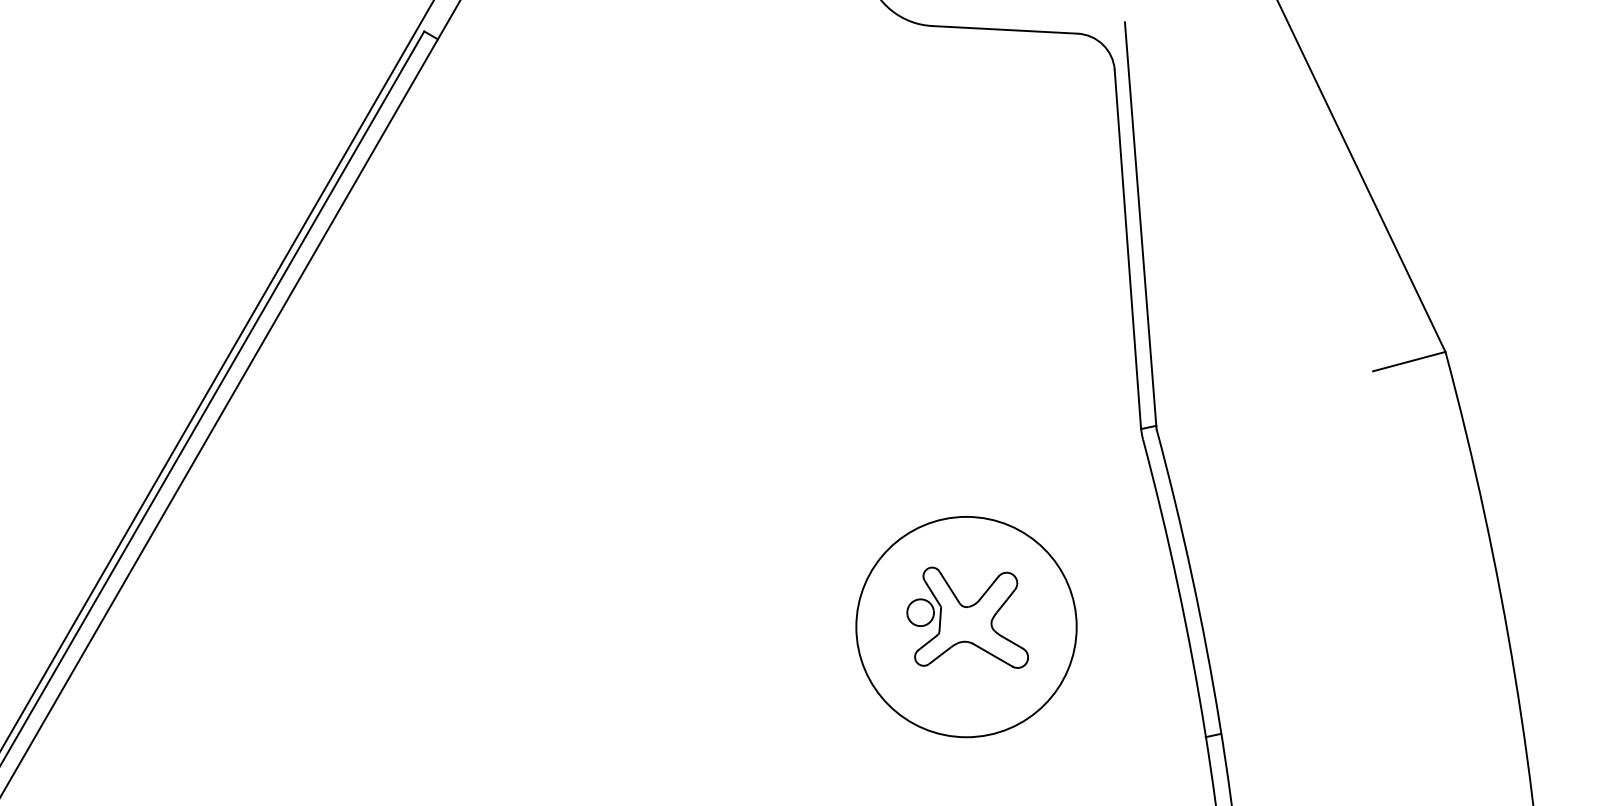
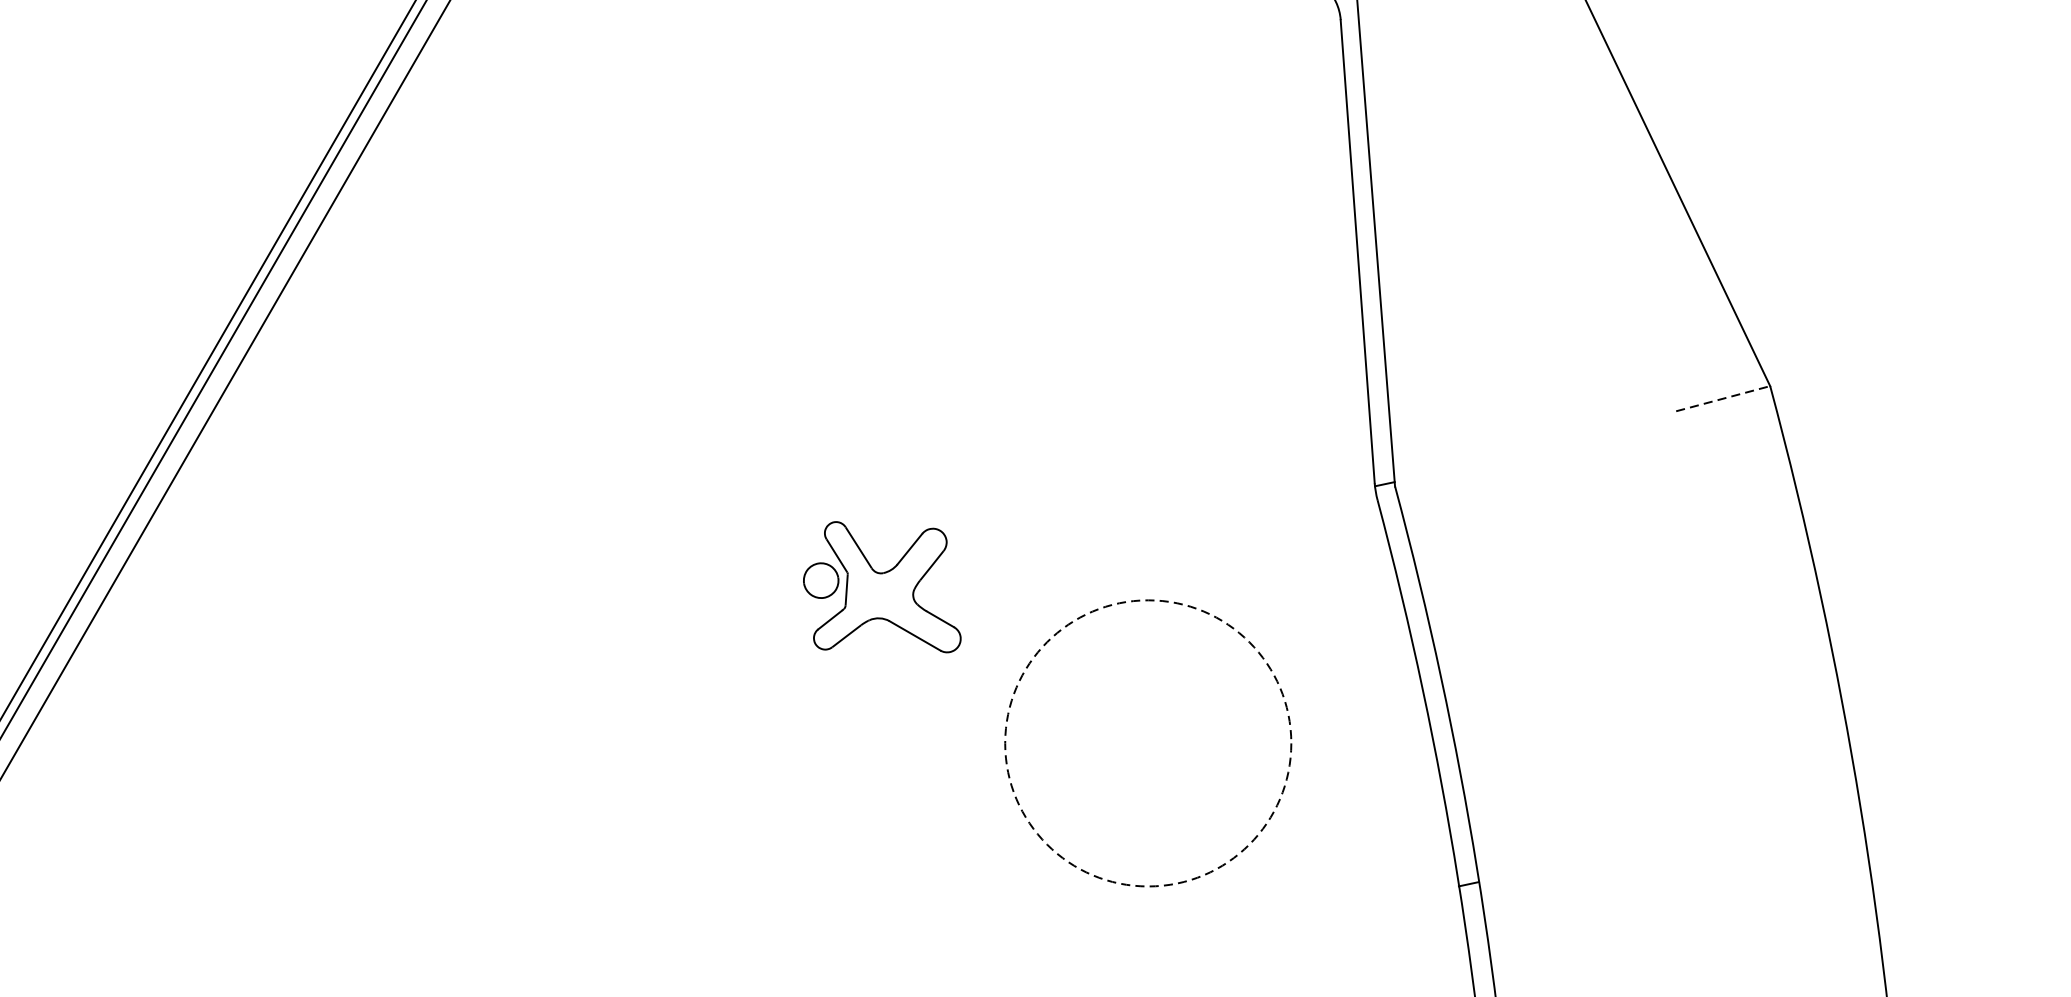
line: (1409, 361) -> (1723, 398), solid -> dashed
part: (967, 617) -> (882, 586), moved
circle: (966, 626) -> (1148, 742), solid -> dashed

